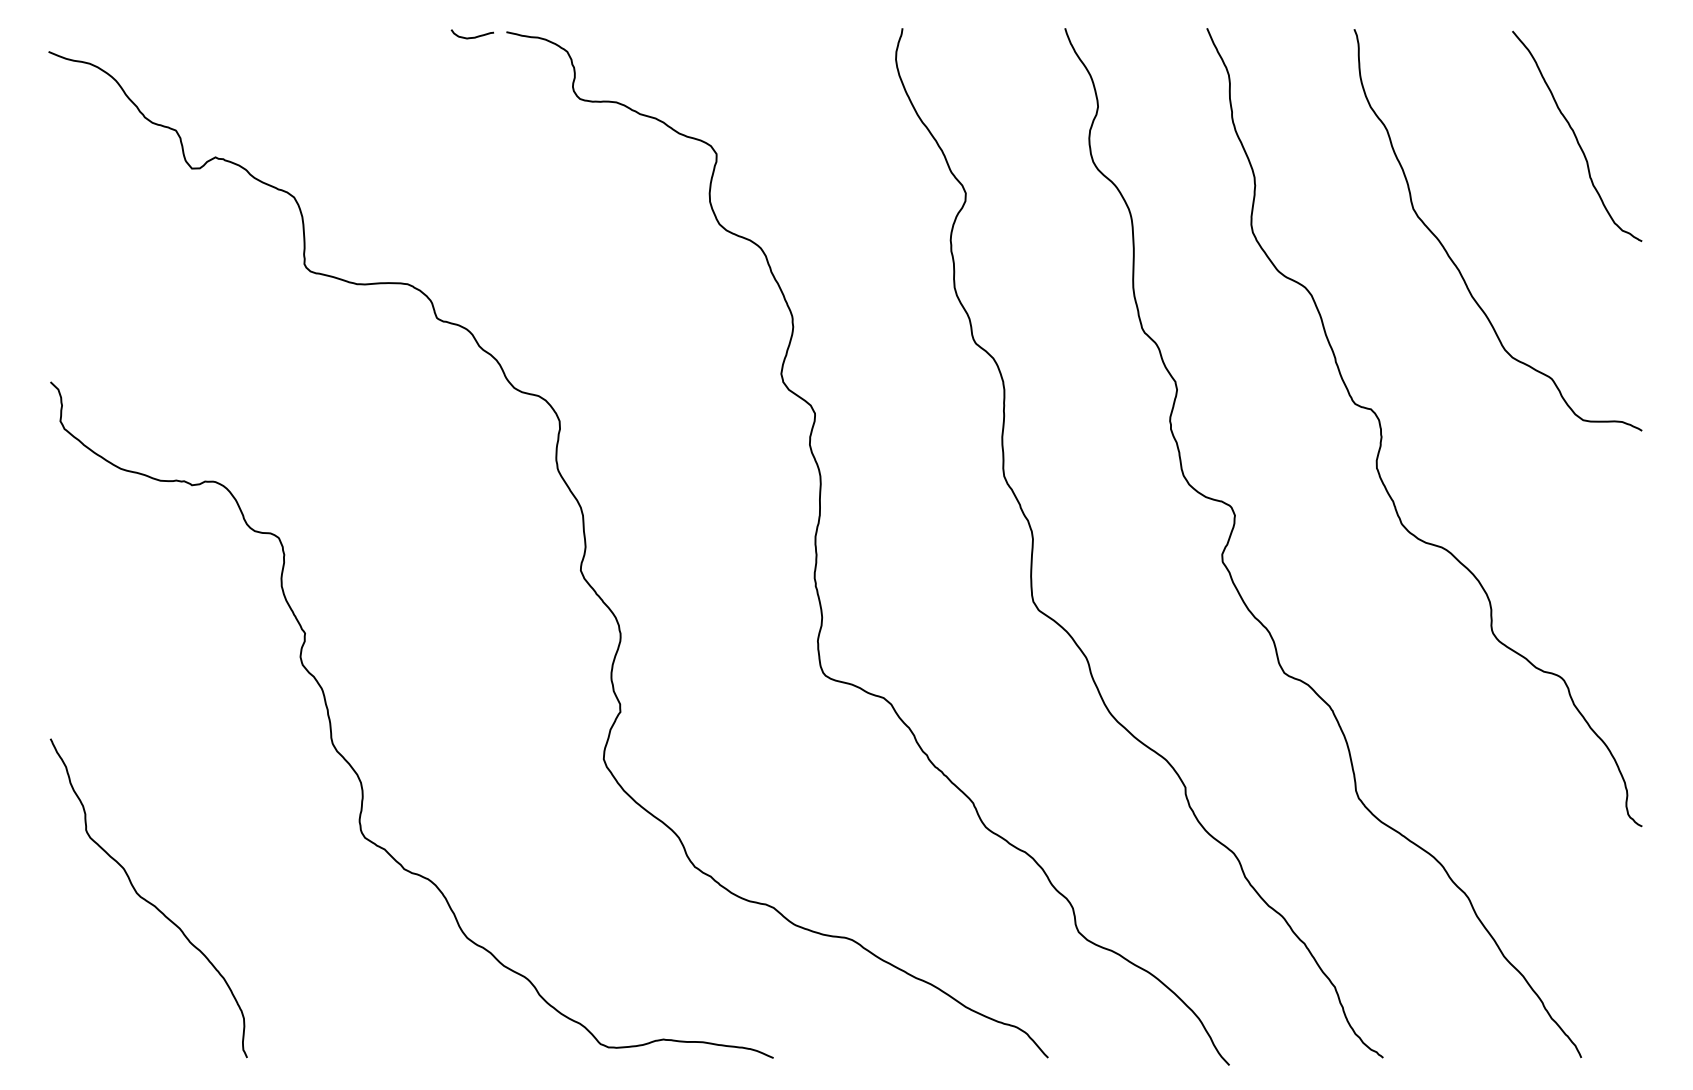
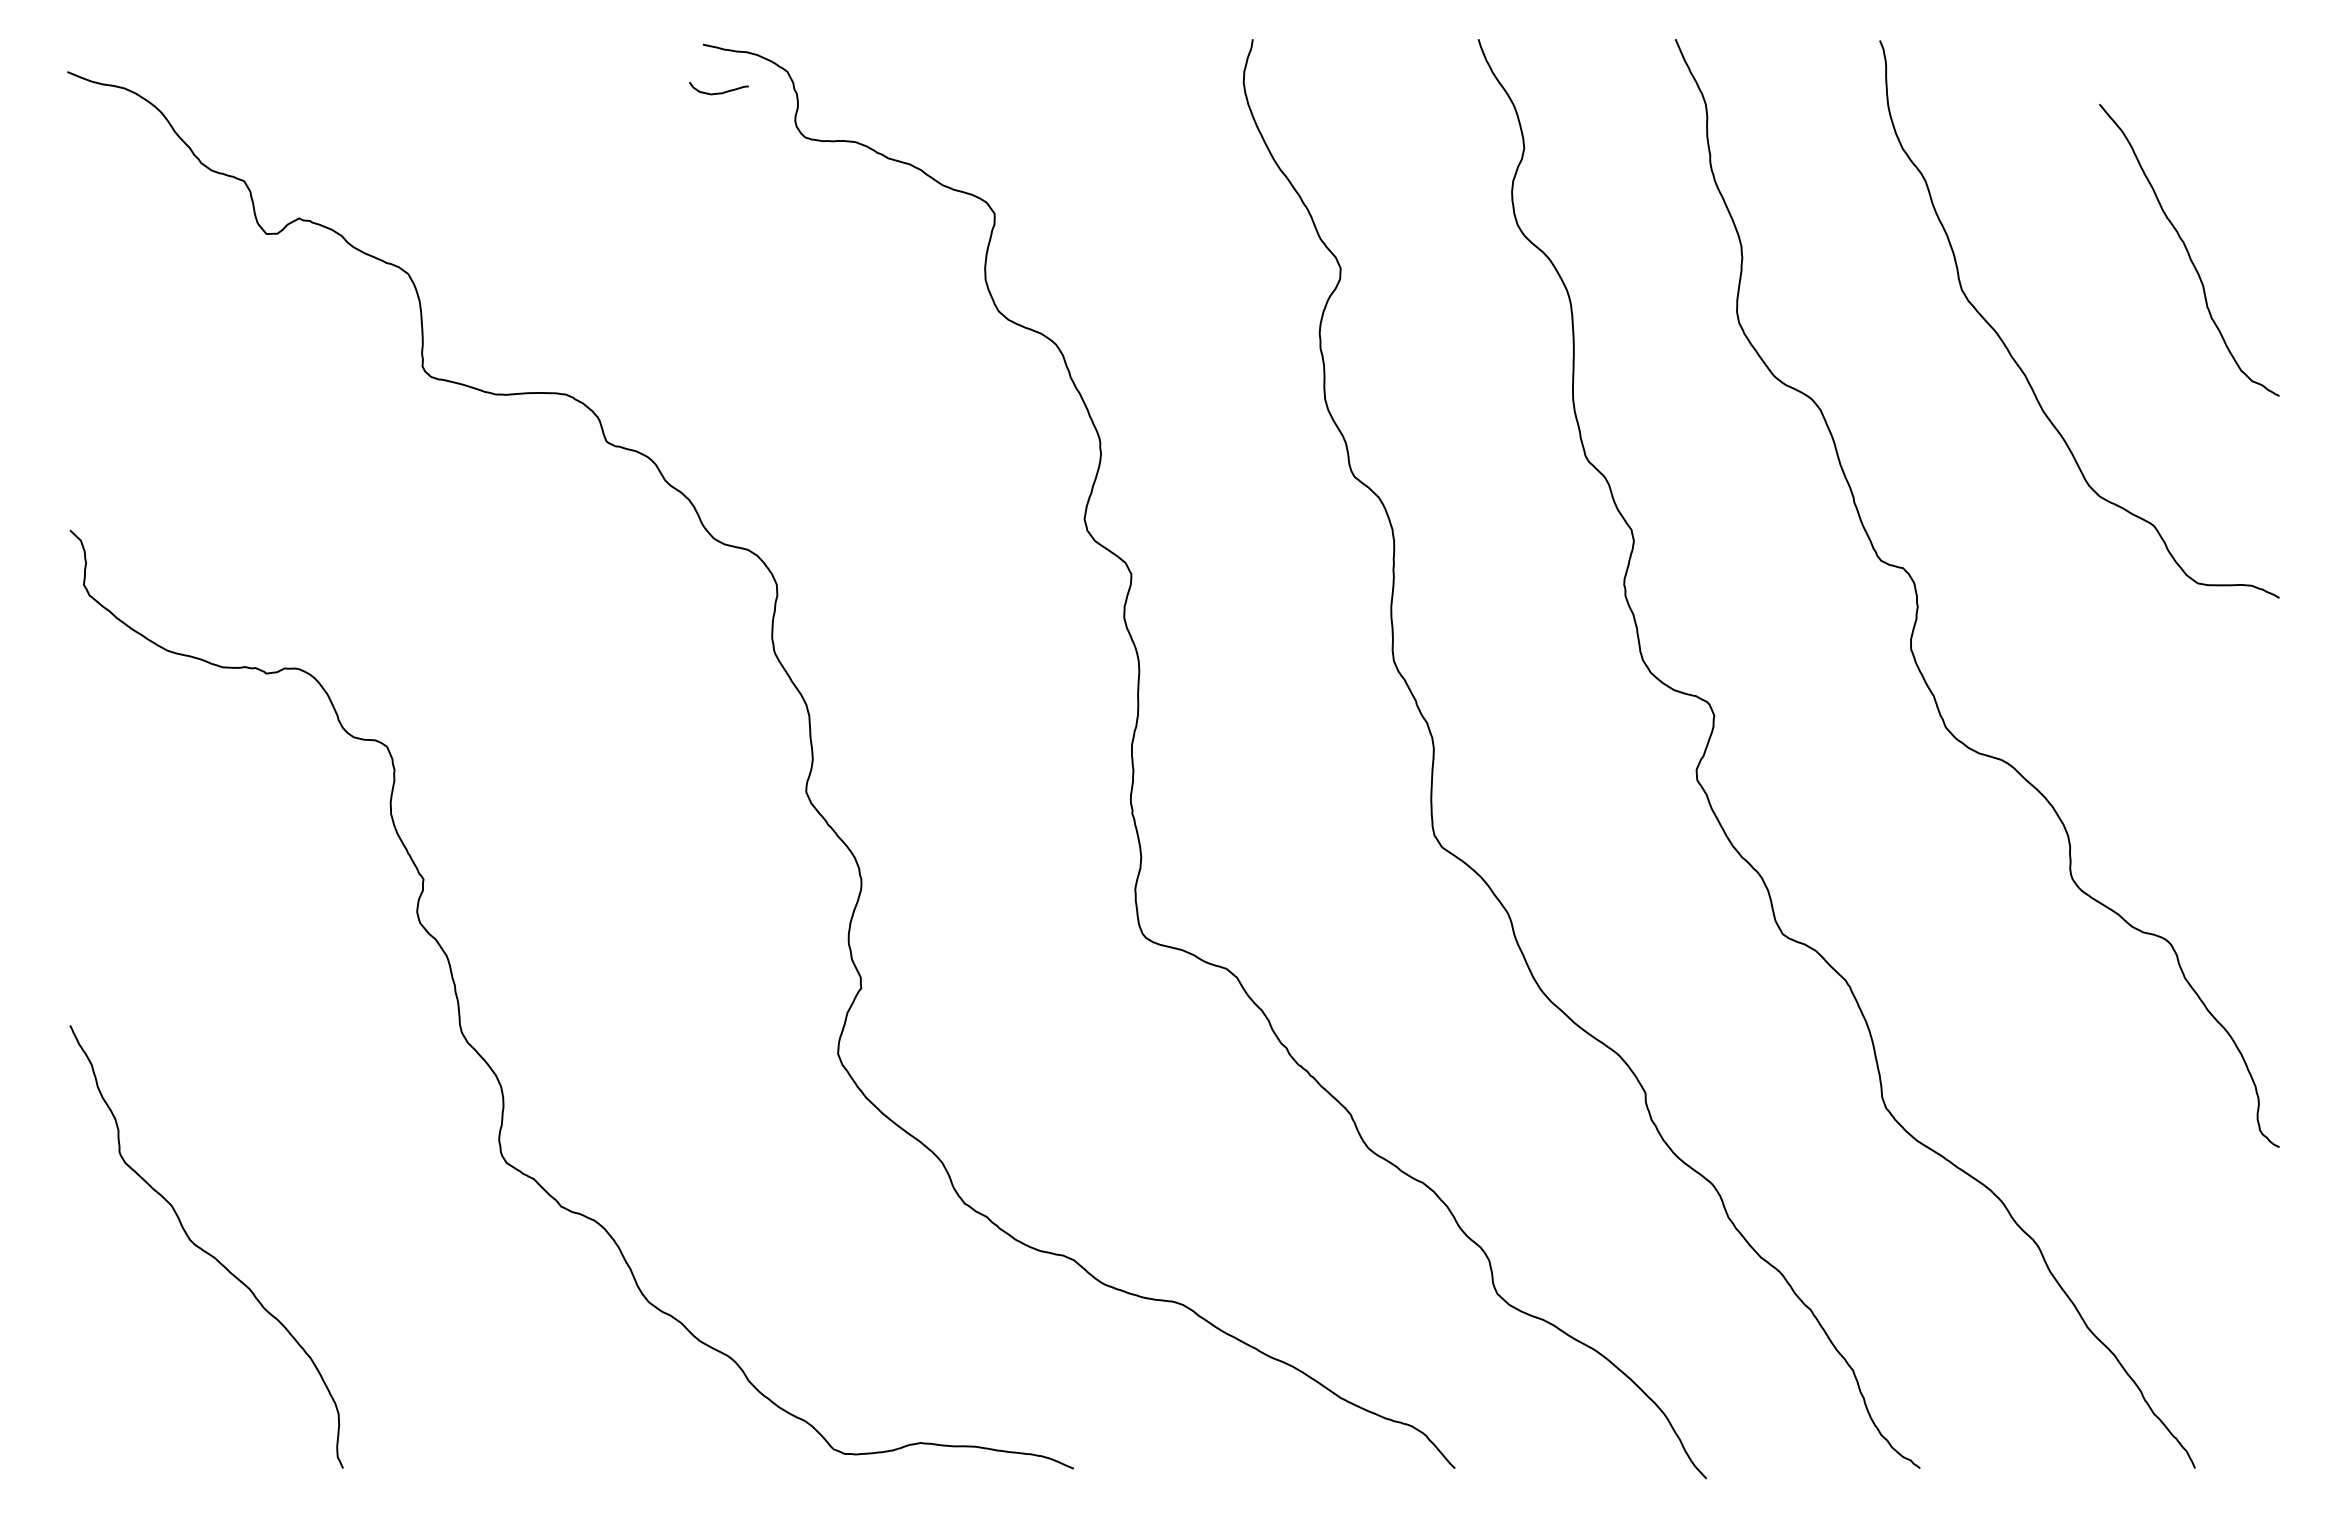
curve: (472, 37) -> (718, 92), moved
curve: (1576, 136) -> (2188, 250), moved

